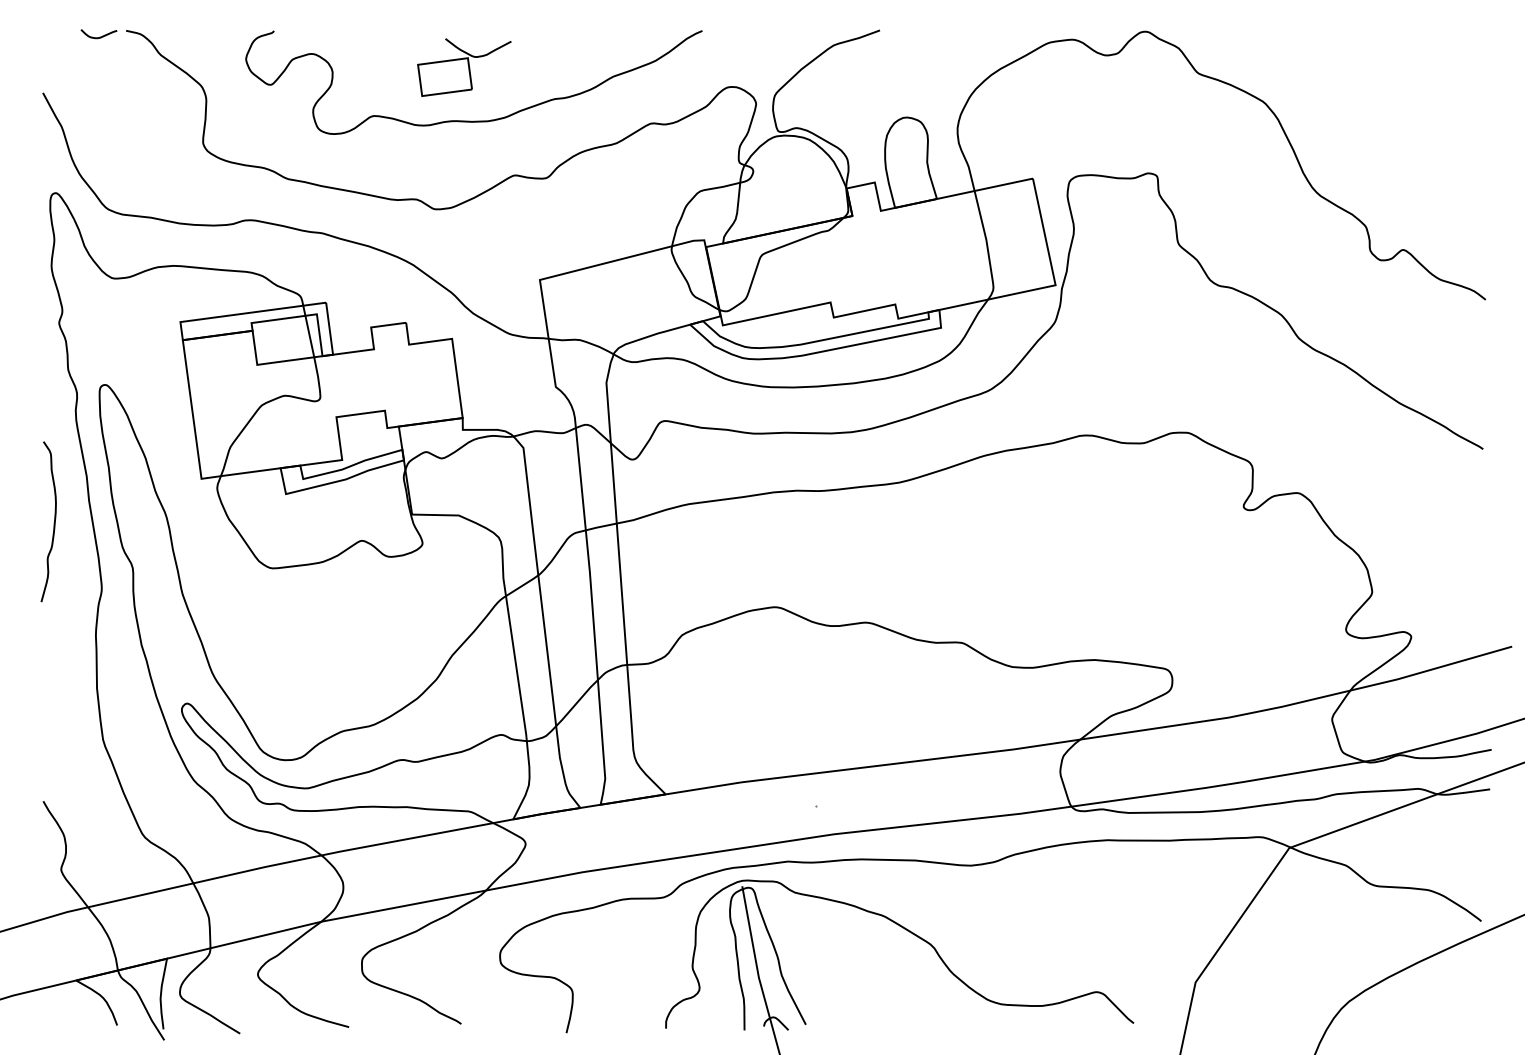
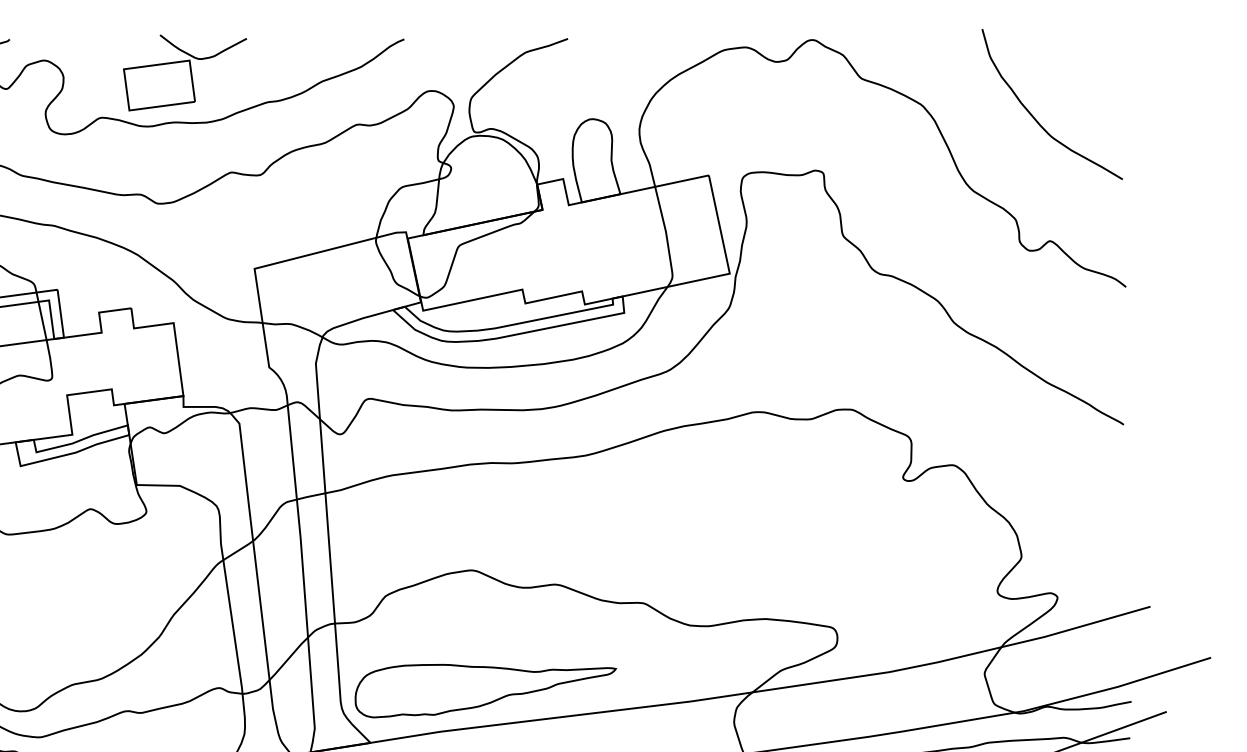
part: (464, 67) -> (185, 73), size x1.43
curve: (1387, 116) -> (1035, 118), added
part: (790, 737) -> (485, 690), added

